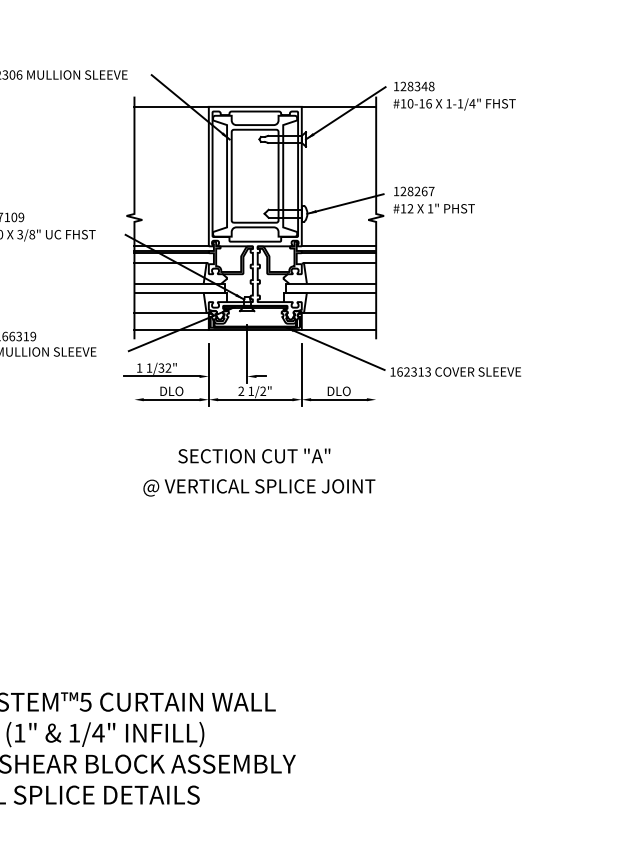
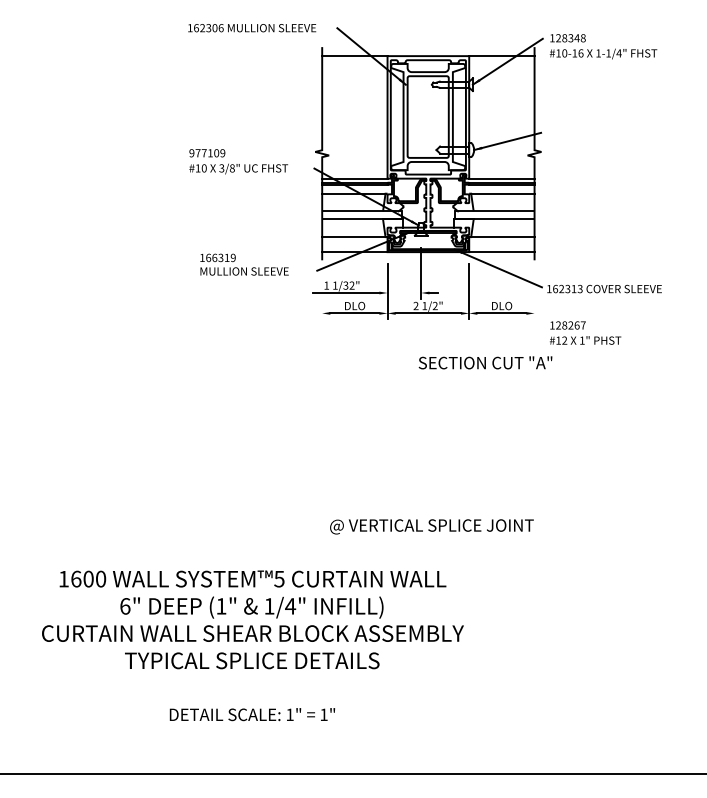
text: (434, 199) -> (585, 332), moved
text: (254, 455) -> (485, 362), moved
text: (258, 487) -> (431, 526), moved

